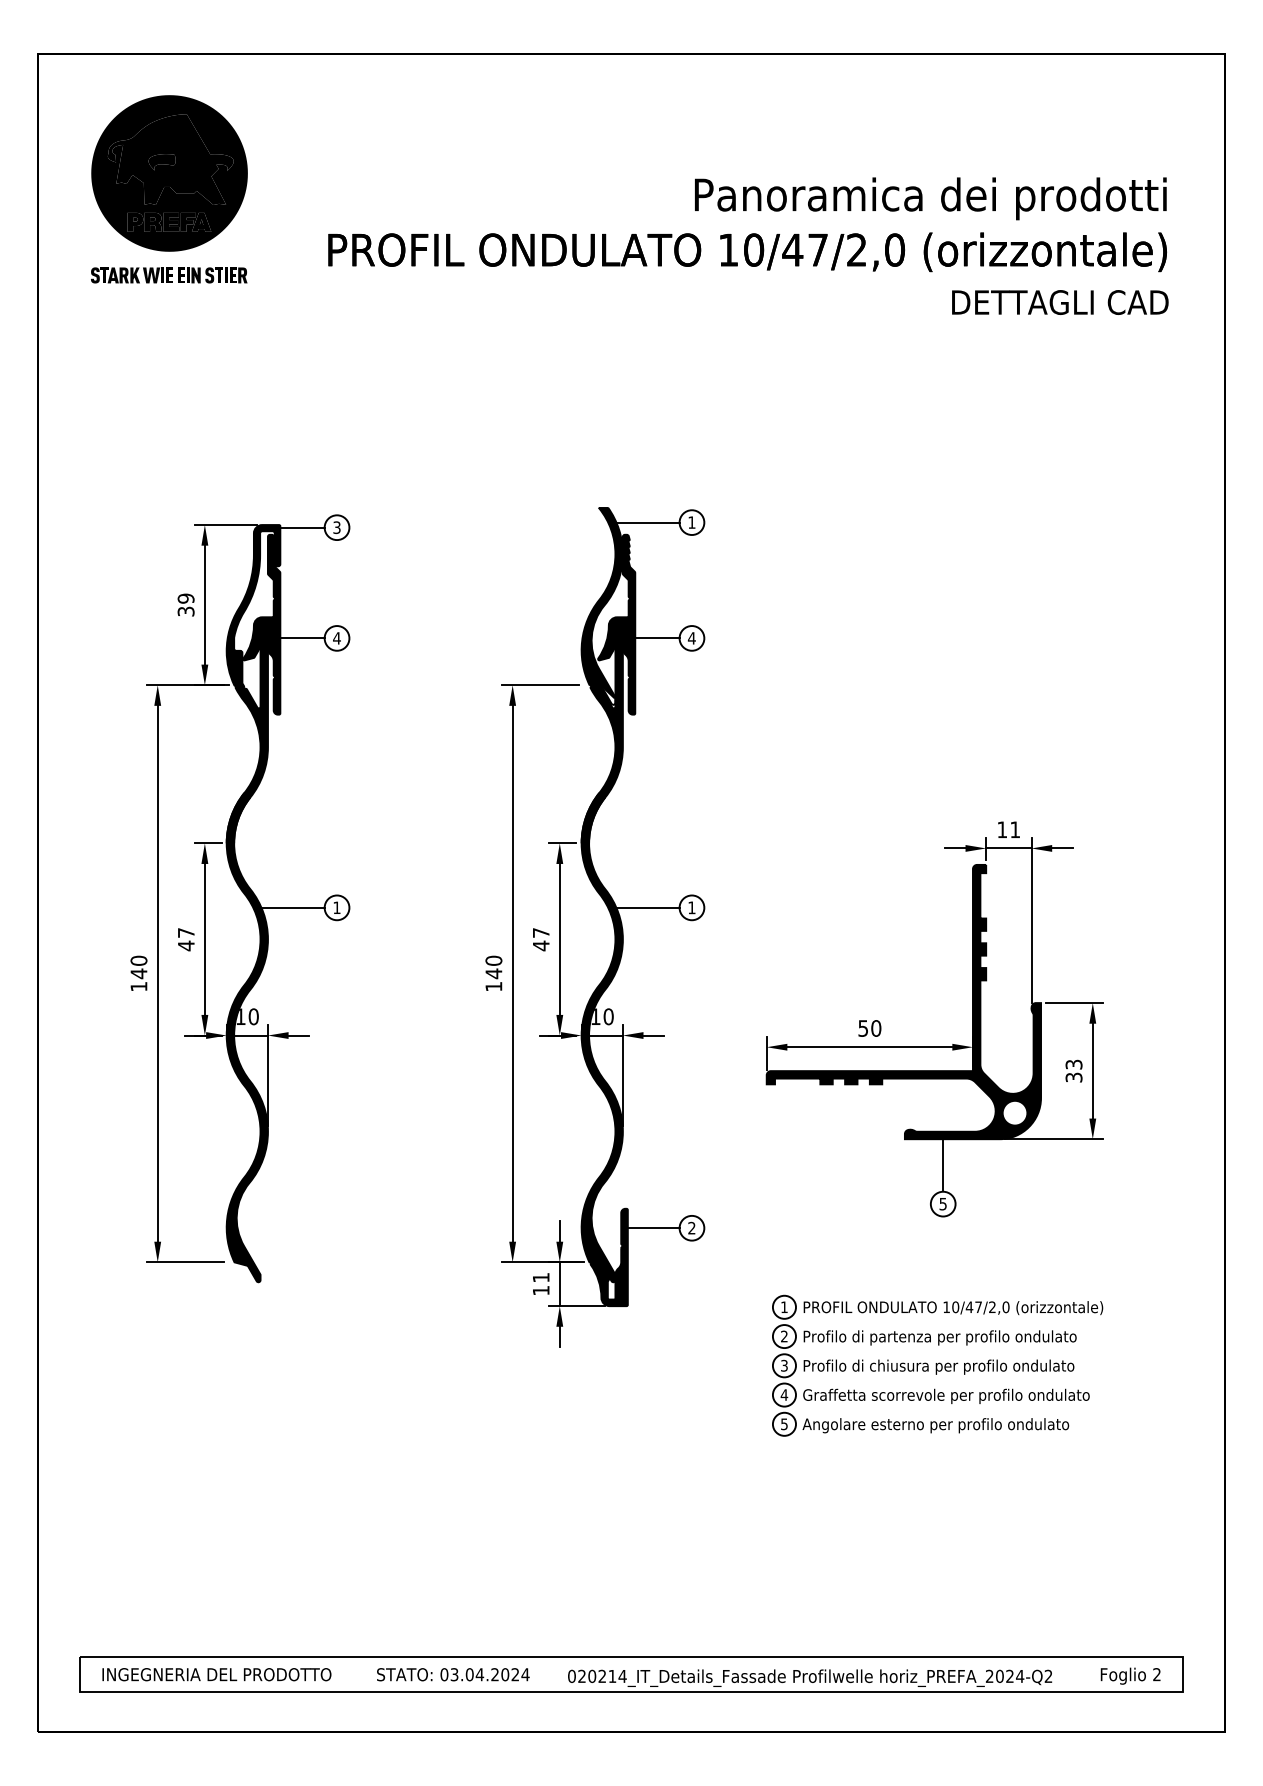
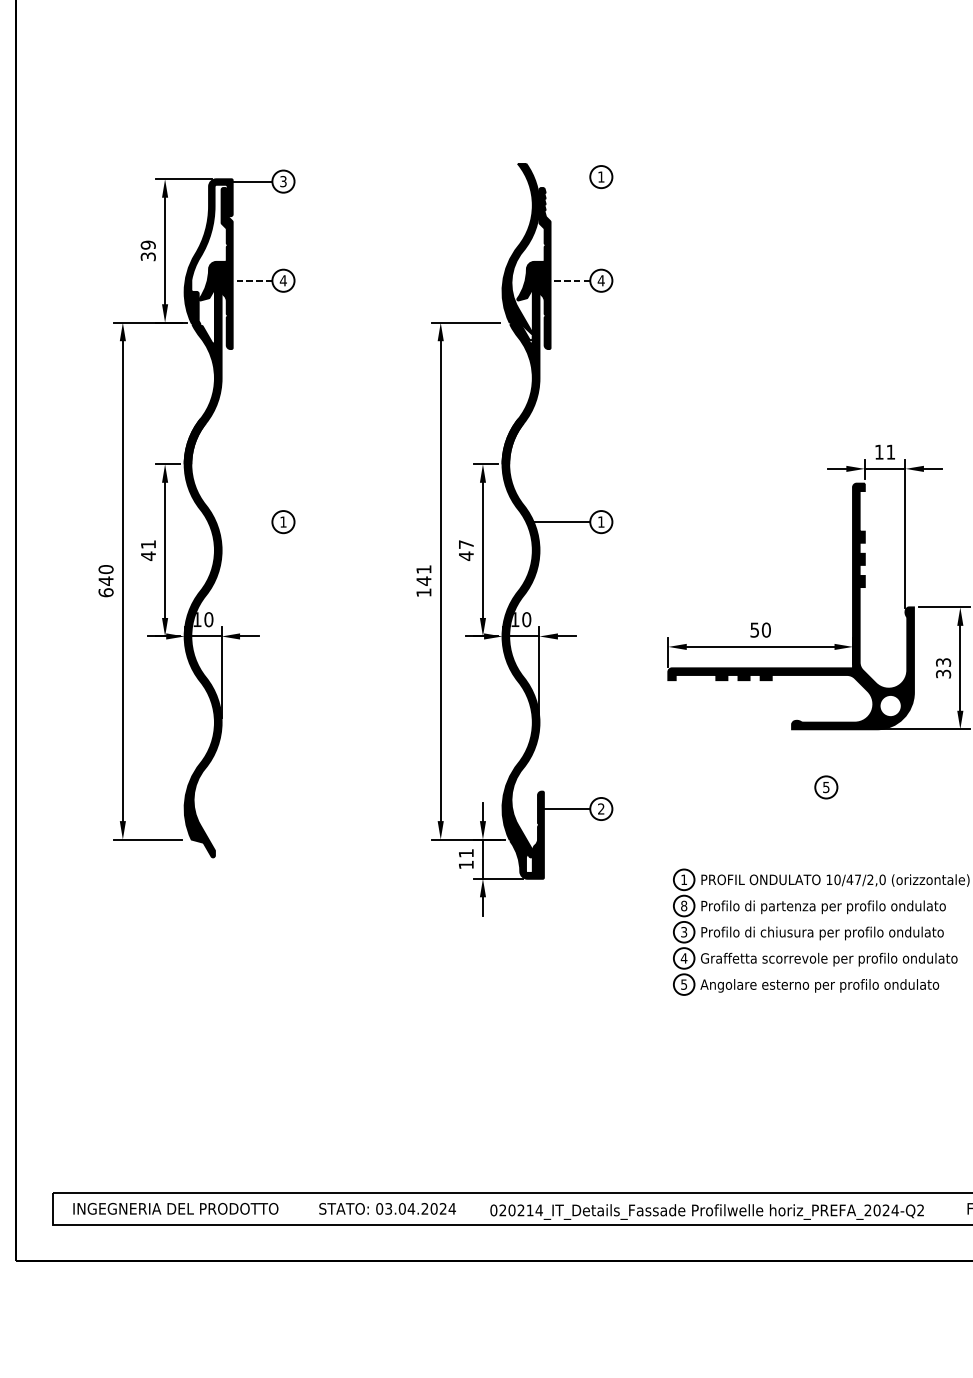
line: (647, 522) -> (561, 176), removed
line: (302, 638) -> (252, 280), solid -> dashed
line: (656, 638) -> (569, 280), solid -> dashed
line: (292, 907) -> (243, 521), removed
text: (186, 932) -> (148, 544), 47 -> 41
text: (493, 960) -> (423, 569), 140 -> 141
text: (138, 986) -> (105, 592), 140 -> 640
line: (943, 1164) -> (826, 751), removed
text: (784, 1336) -> (684, 905), 2 -> 8

